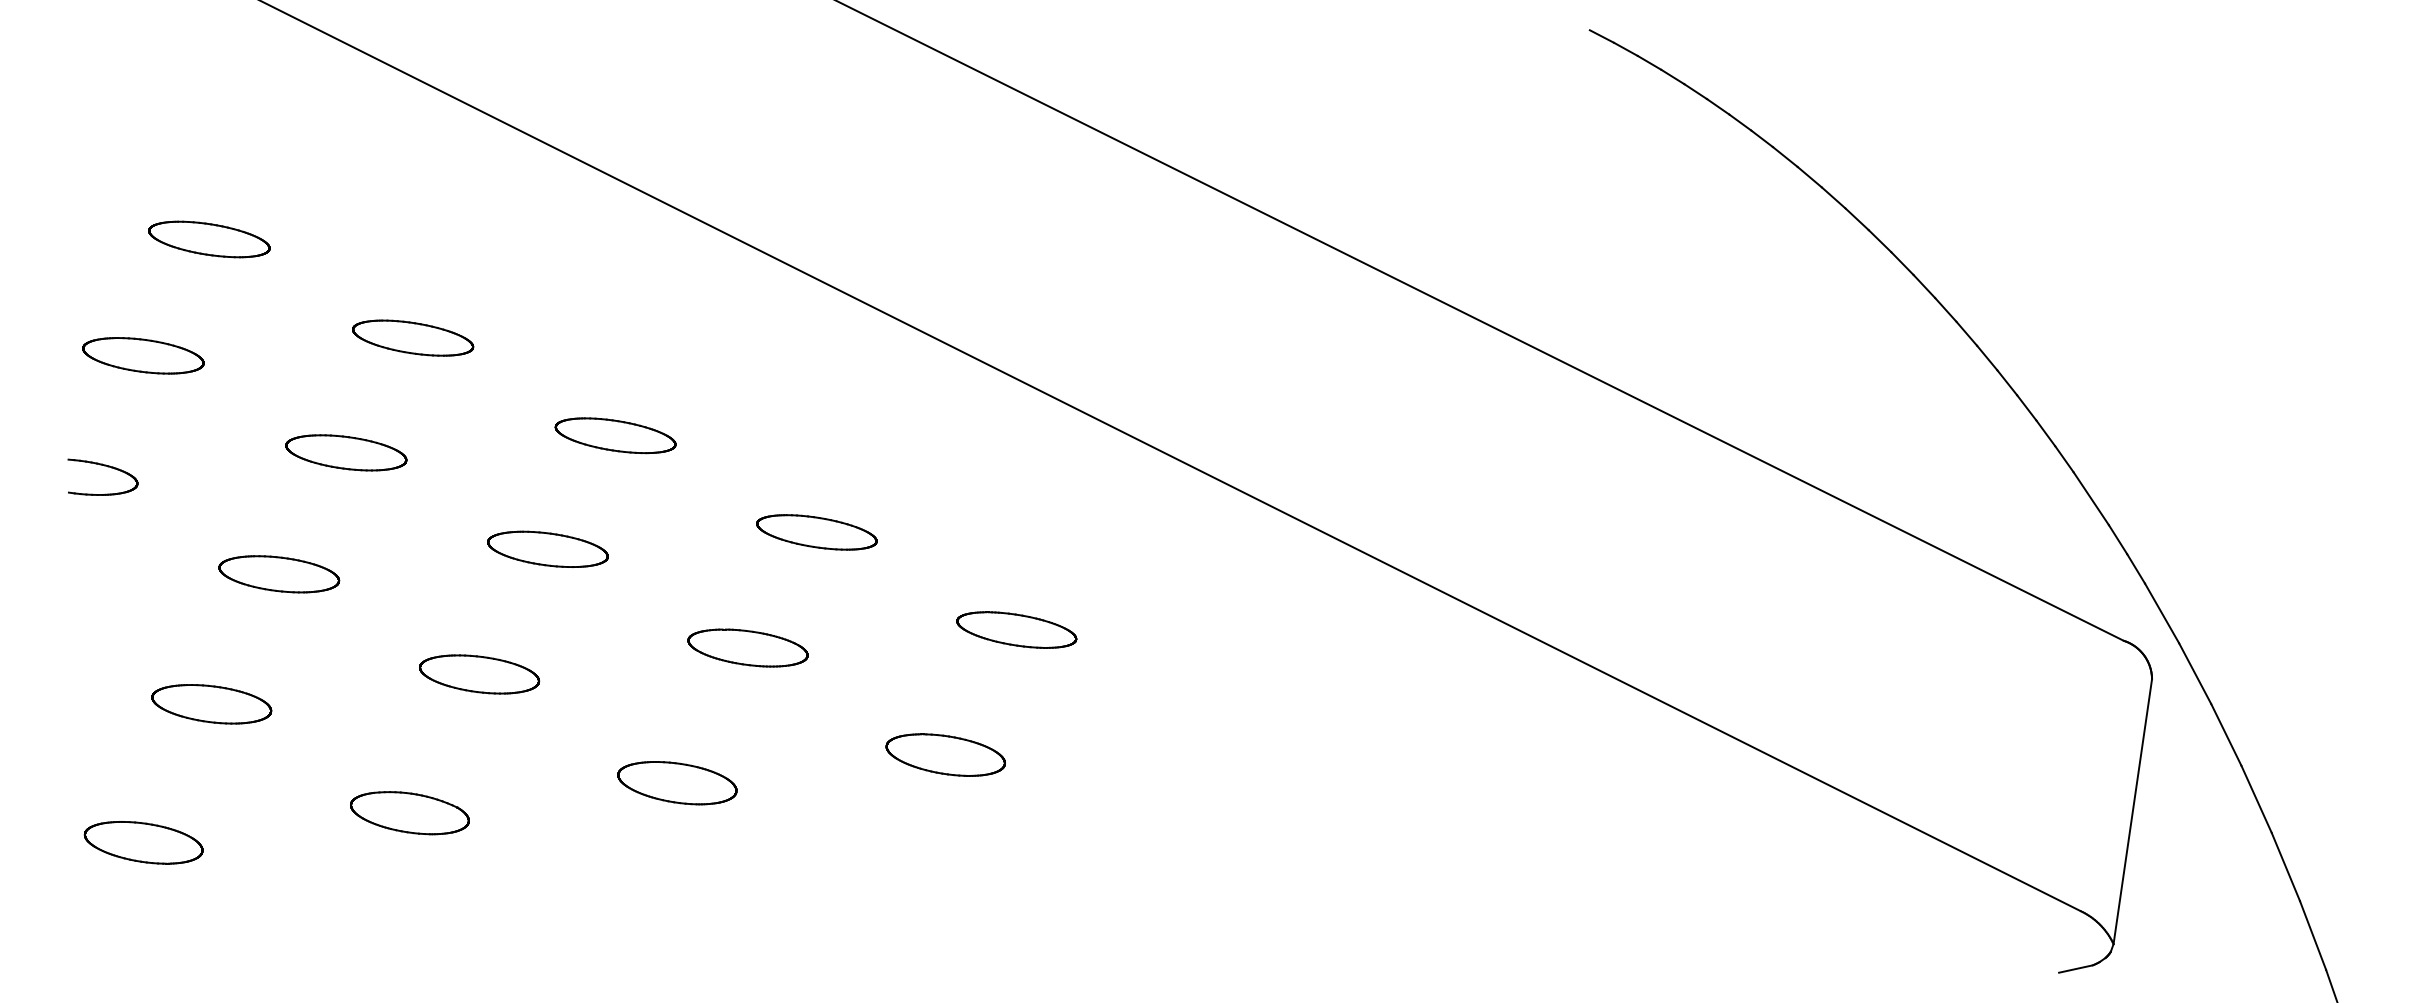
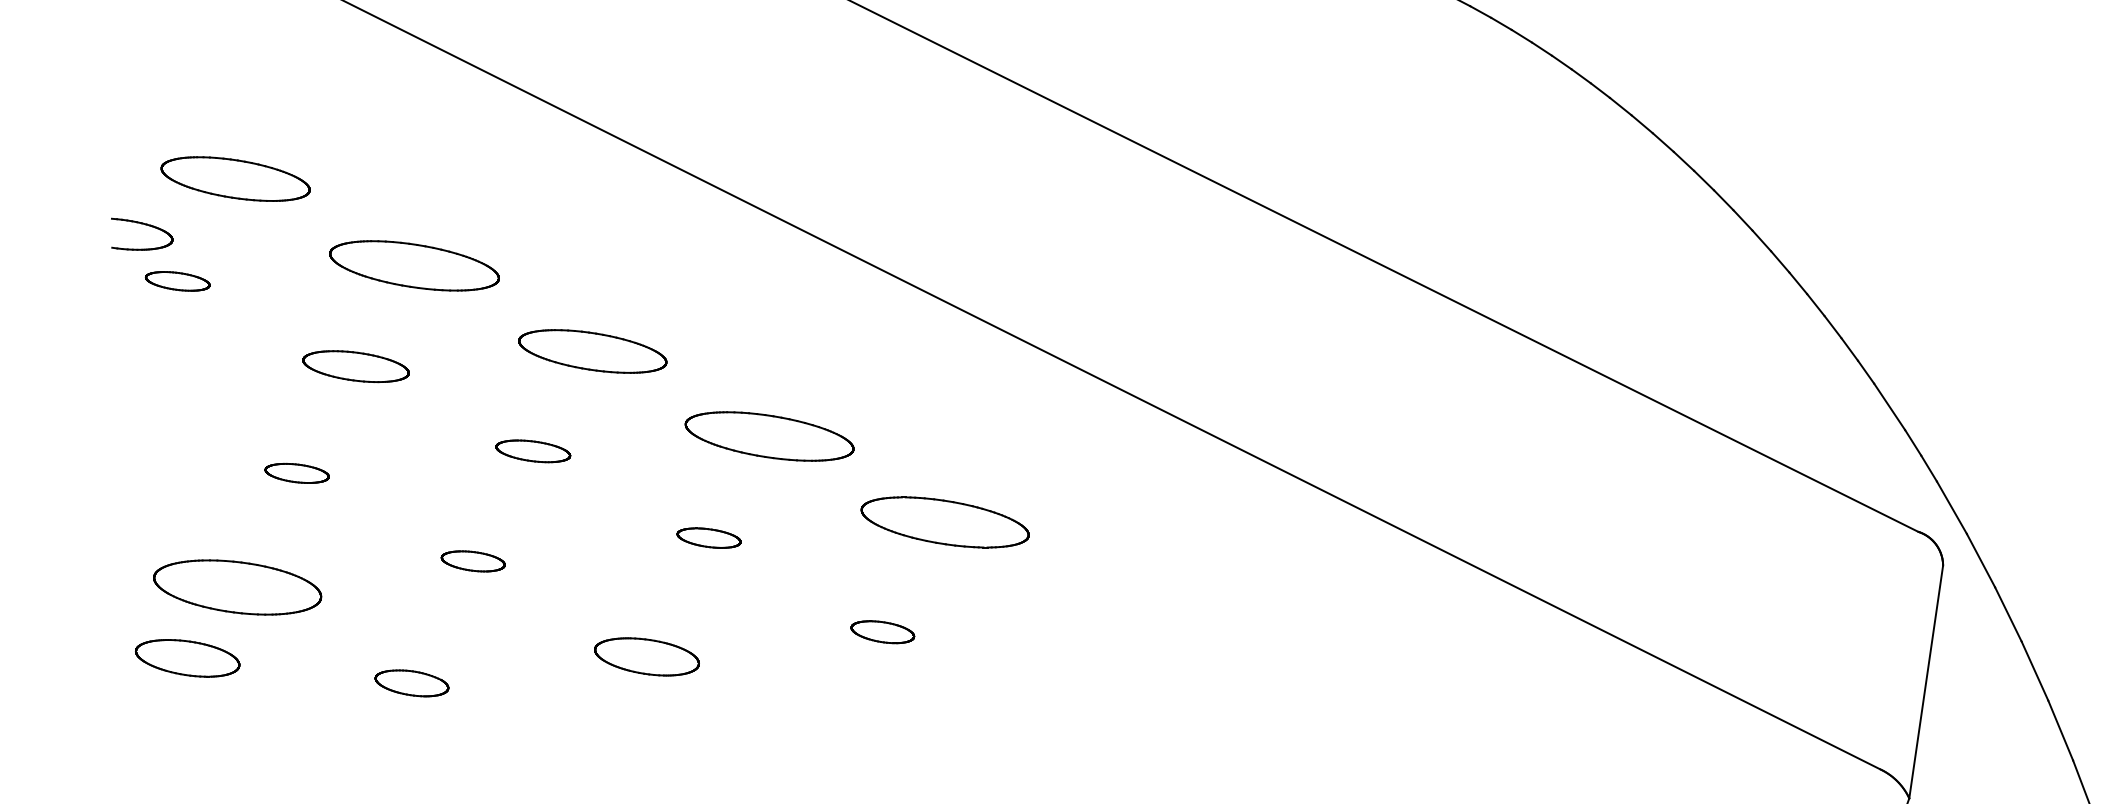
part: (209, 239) -> (235, 179), size x1.4
part: (413, 337) -> (415, 265), size x1.6
part: (143, 355) -> (177, 281), size x0.6
part: (615, 435) -> (592, 351), size x1.4
part: (104, 466) -> (143, 224), moved
part: (816, 532) -> (769, 436), size x1.6
part: (547, 548) -> (532, 450), size x0.7
part: (279, 574) -> (297, 473), size x0.6
part: (1016, 629) -> (945, 521), size x1.6
part: (747, 647) -> (708, 537), size x0.6
part: (479, 674) -> (473, 561), size x0.6
part: (211, 704) -> (237, 587), size x1.6
part: (945, 754) -> (882, 631), size x0.6
part: (409, 813) -> (411, 683), size x0.7
part: (143, 842) -> (187, 658), moved

